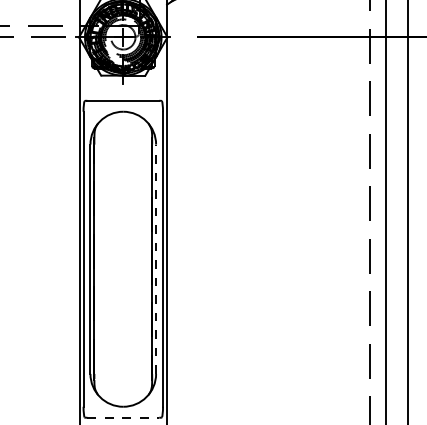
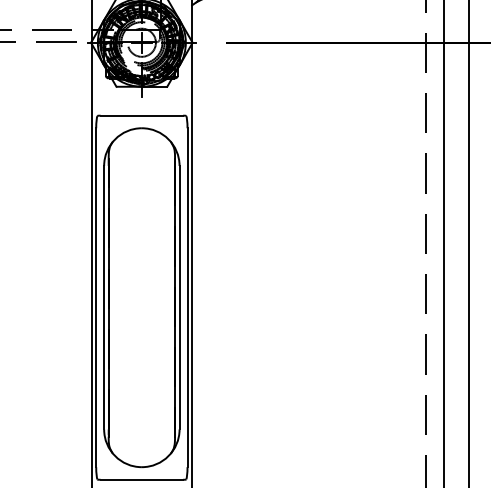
line: (156, 259) -> (180, 297), dashed -> solid
line: (123, 417) -> (142, 479), dashed -> solid

